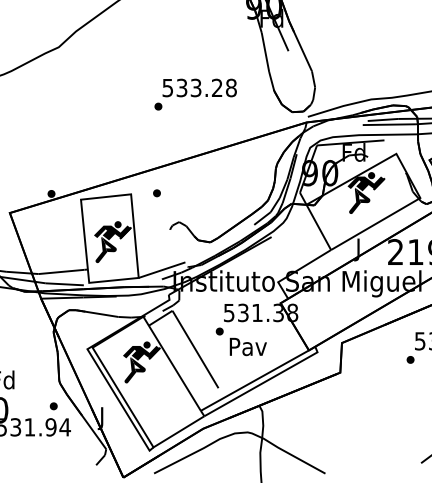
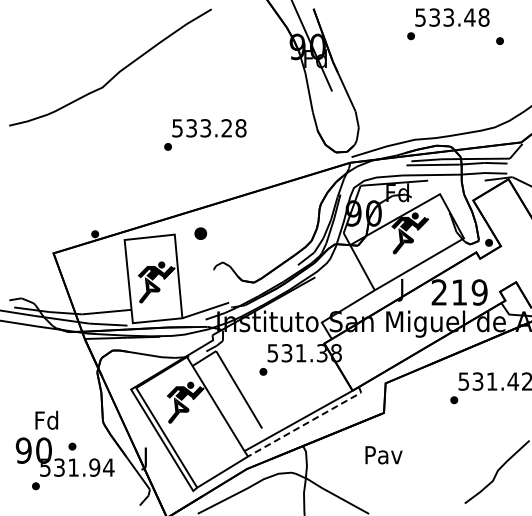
text: (195, 94) -> (205, 134), moved
part: (156, 193) -> (200, 233), size x1.6
text: (247, 347) -> (383, 455), moved
line: (264, 382) -> (308, 422), solid -> dashed
part: (53, 406) -> (72, 446), moved

